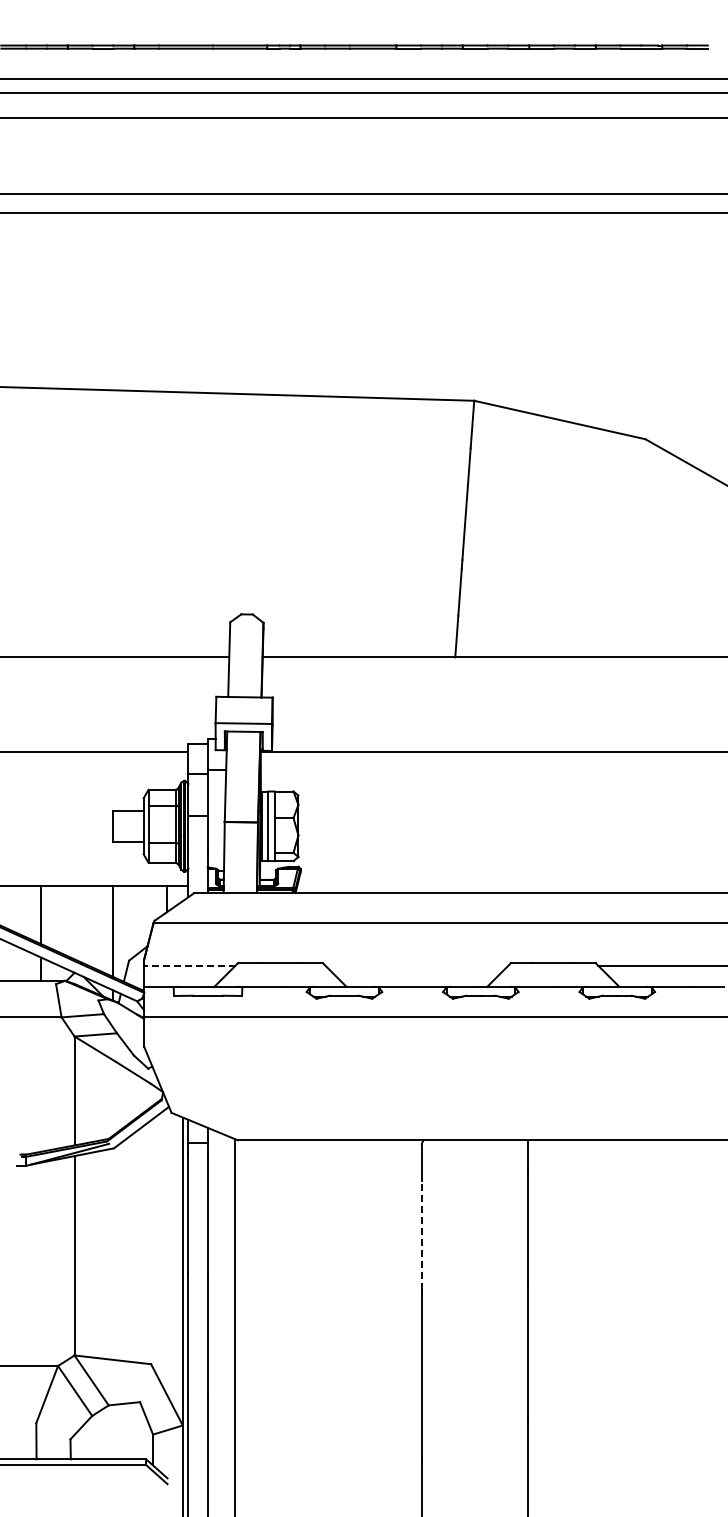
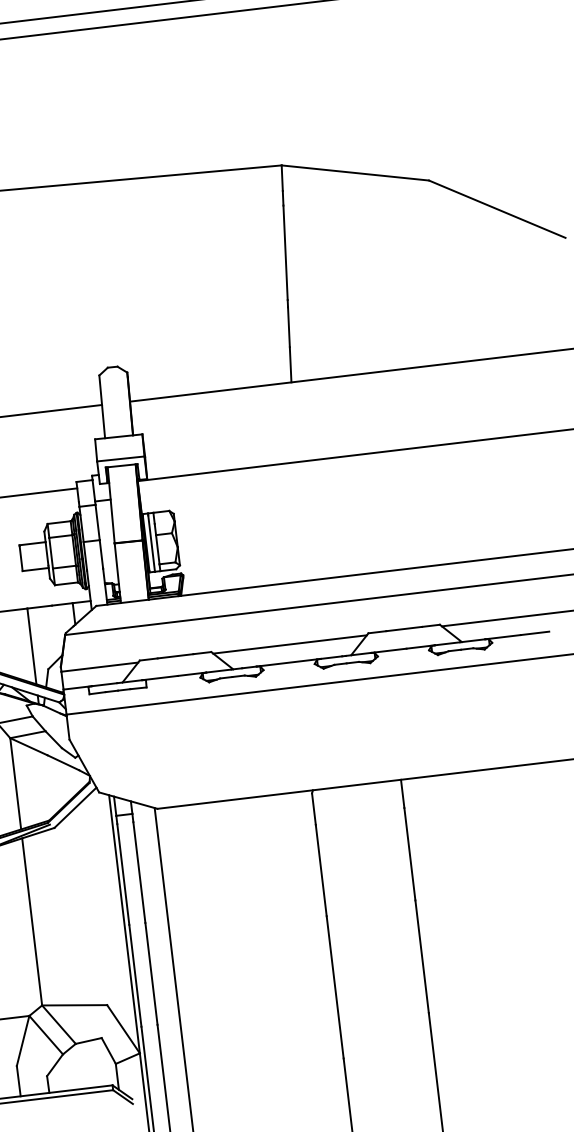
line: (189, 965) -> (99, 667), dashed -> solid
line: (416, 965) -> (289, 644), added
line: (421, 1235) -> (320, 870), dashed -> solid

